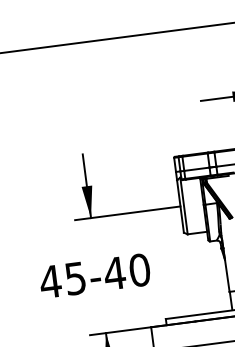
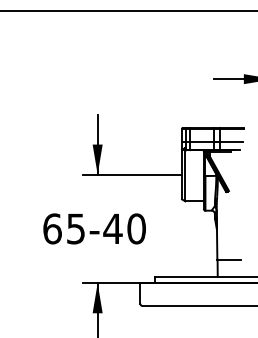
text: (50, 281) -> (52, 228), 45-40 -> 65-40

